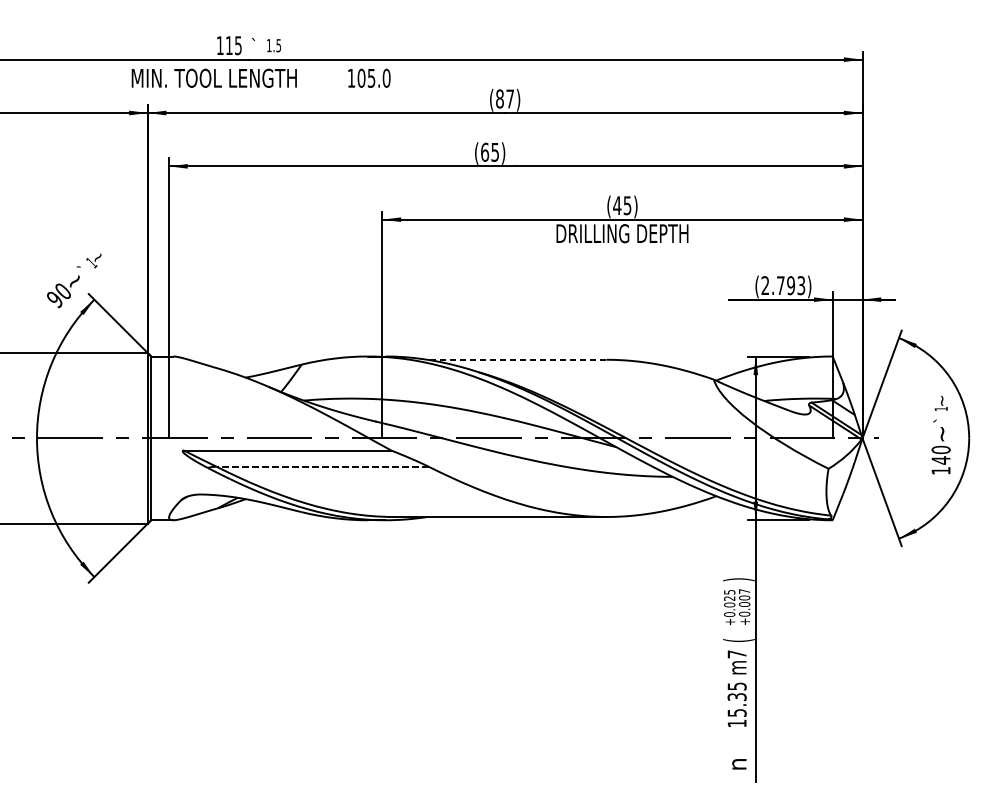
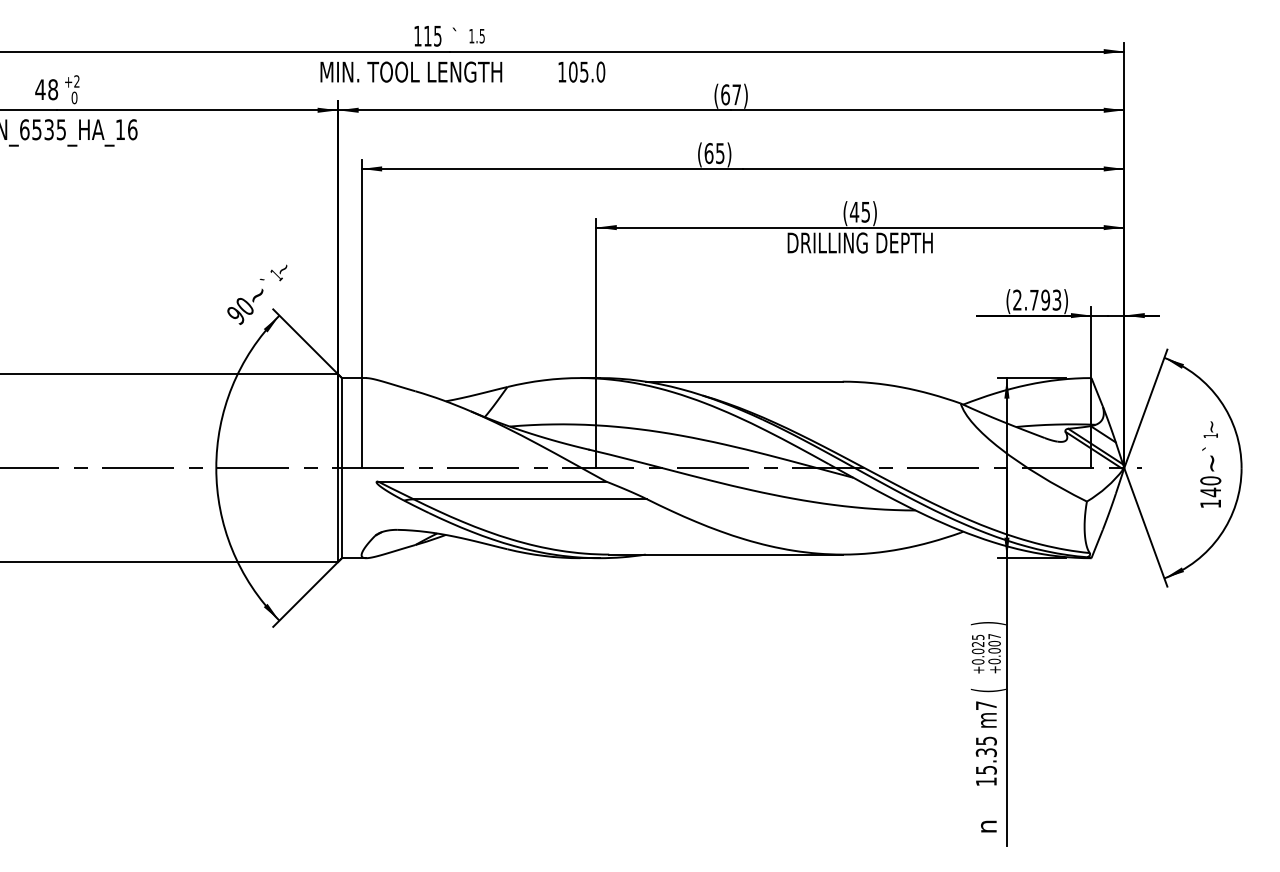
text: (499, 98) -> (725, 94), (87) -> (67)
line: (516, 359) -> (743, 381), dashed -> solid
line: (322, 466) -> (530, 499), dashed -> solid

